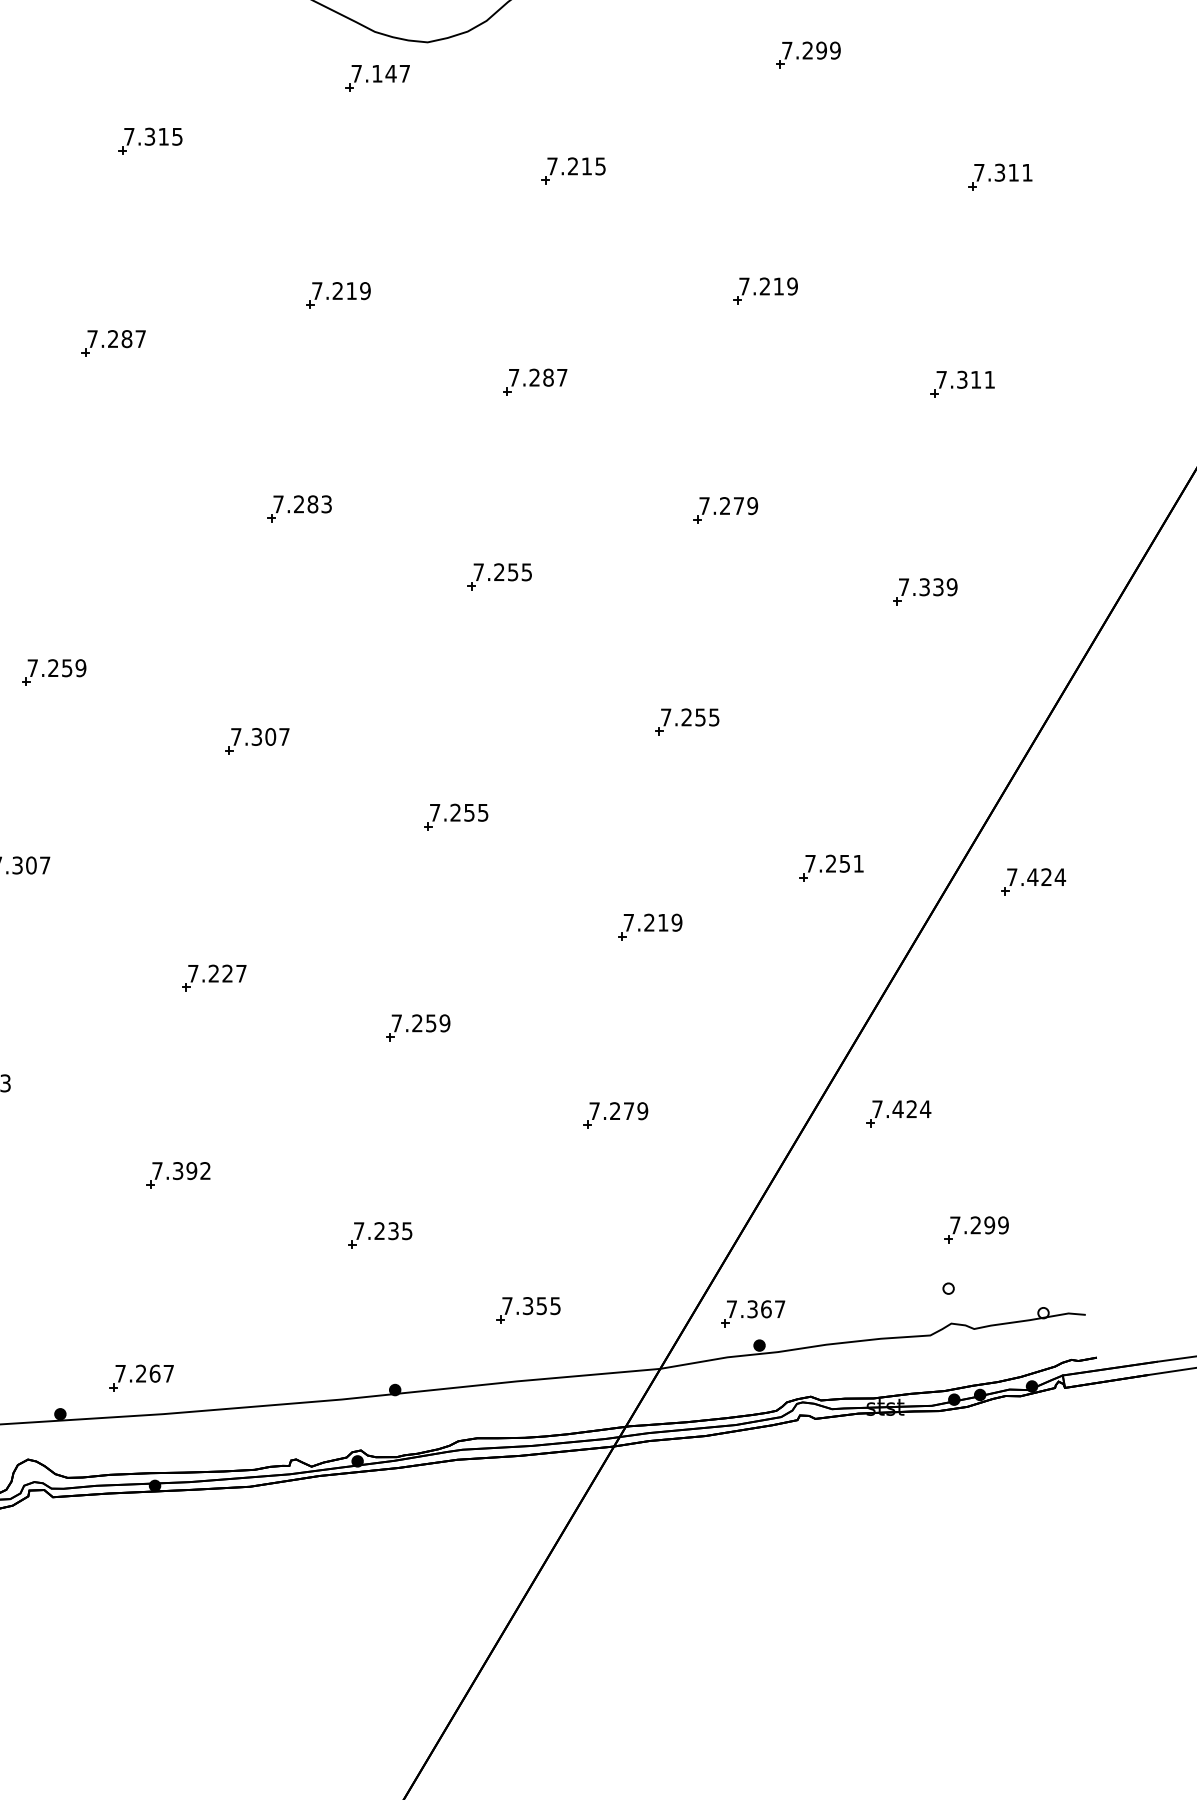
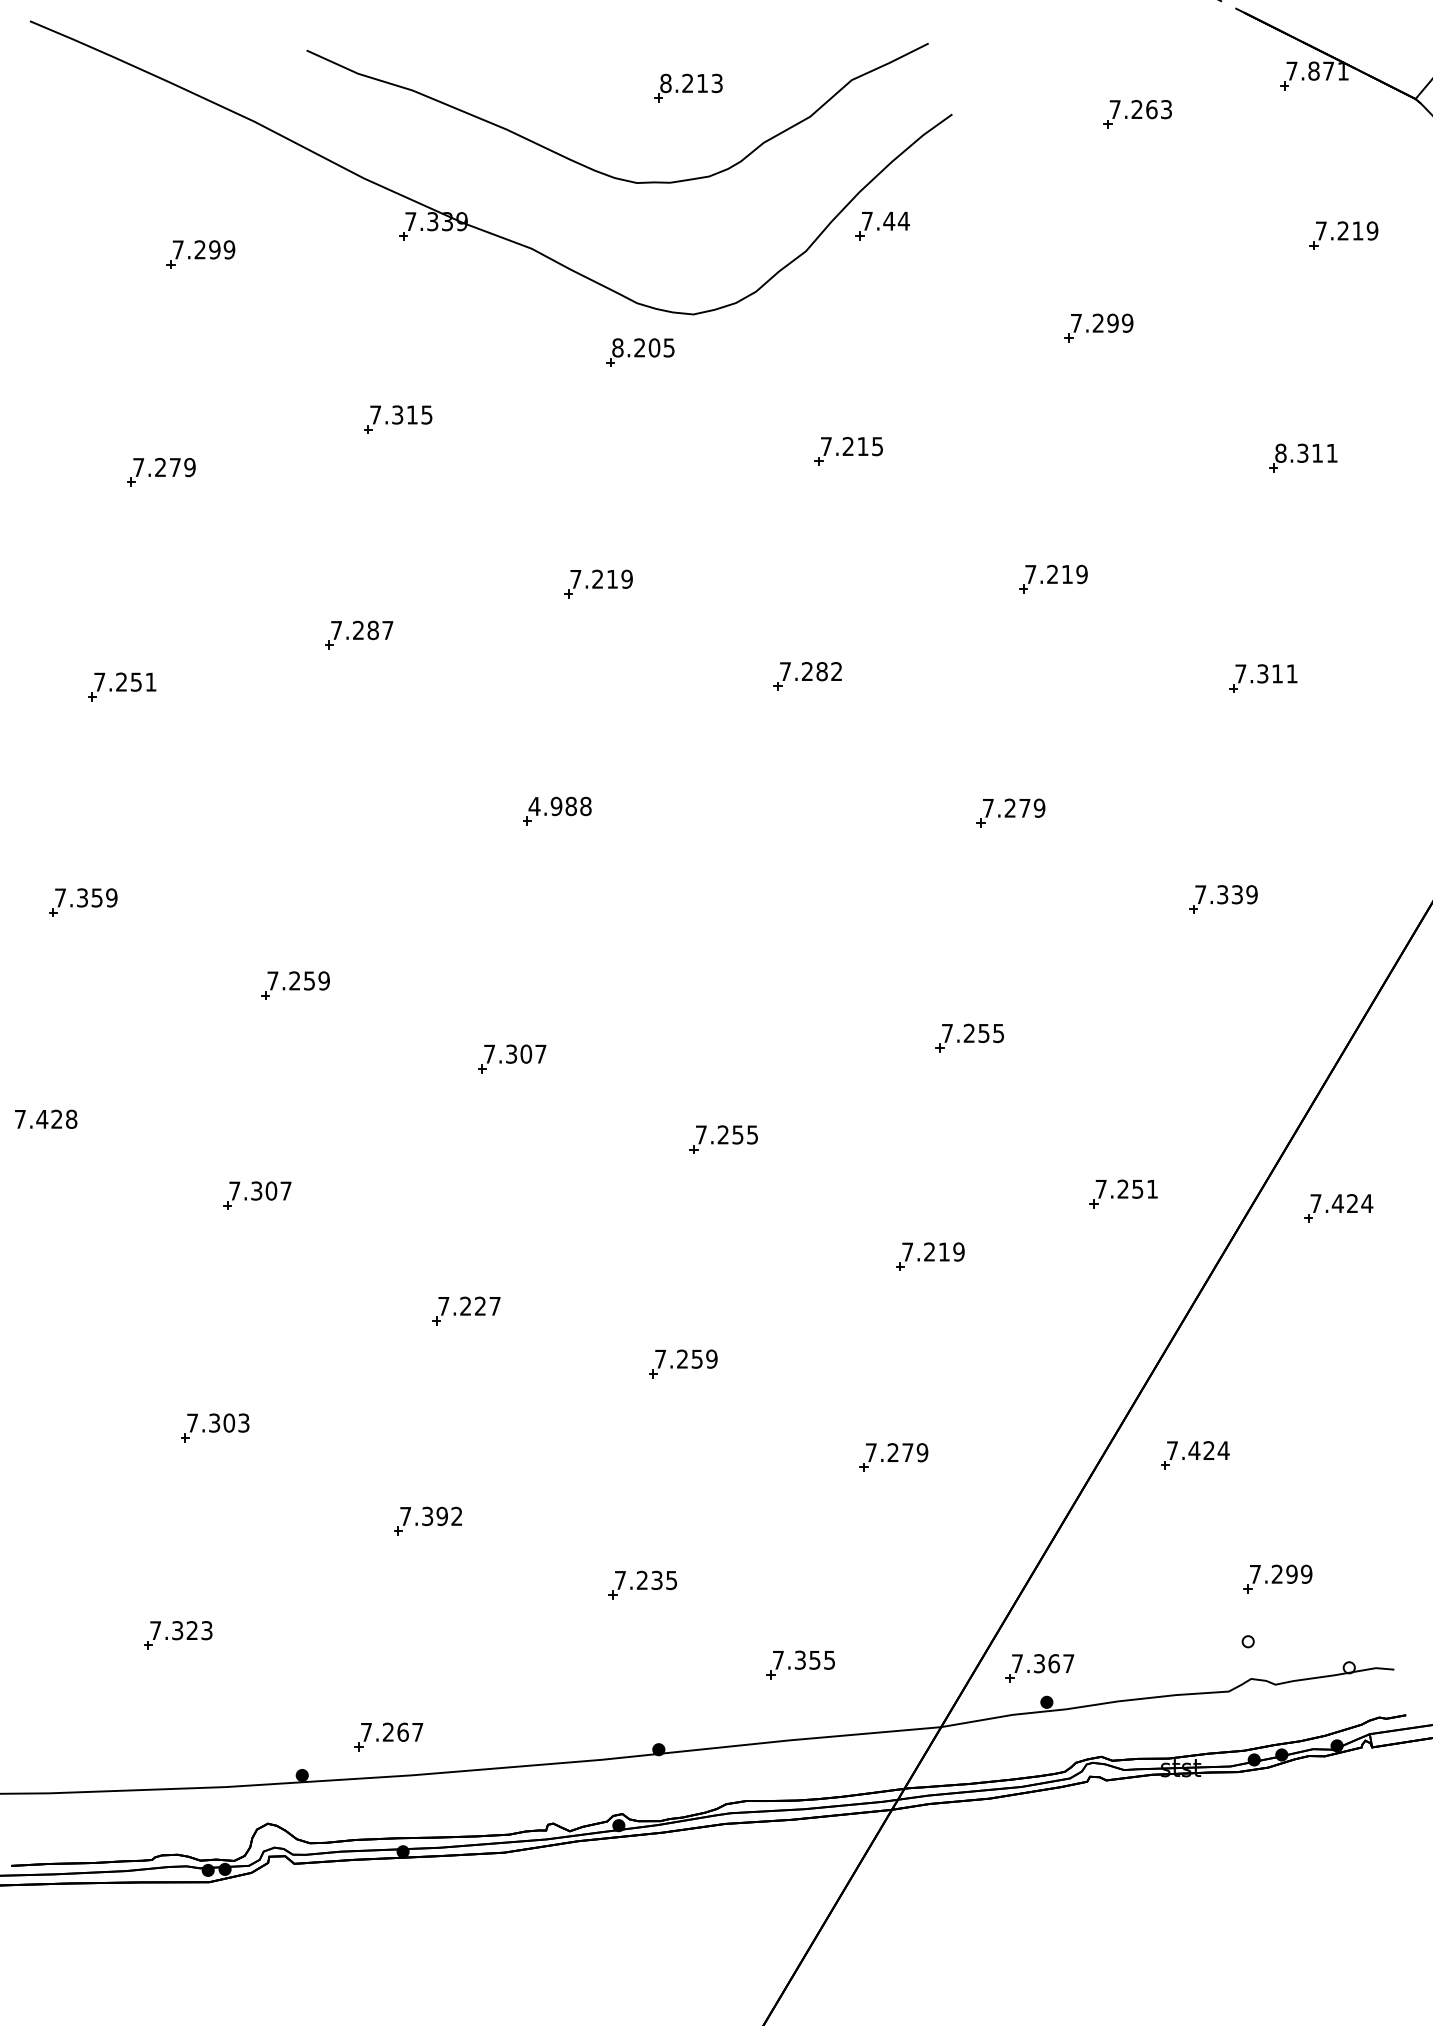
text: (380, 73) -> (643, 347), 7.147 -> 8.205
text: (978, 171) -> (1280, 452), 7.311 -> 8.311
text: (562, 377) -> (836, 671), 7.287 -> 7.282
text: (301, 504) -> (559, 806), 7.283 -> 4.988
part: (500, 576) -> (770, 883), removed

